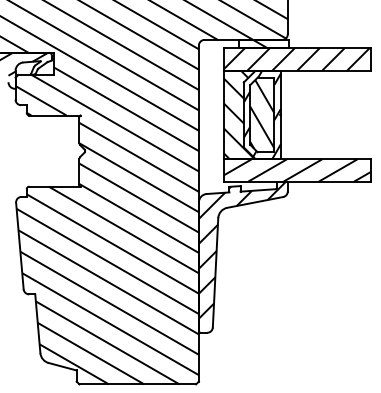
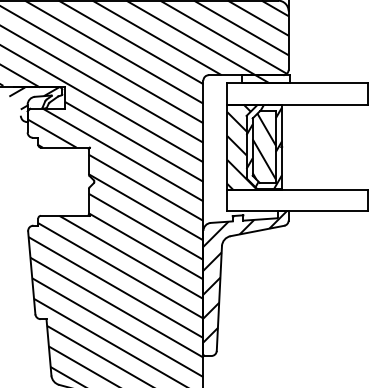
hatch: (297, 59) -> (297, 93), removed
hatch: (297, 170) -> (297, 200), removed

